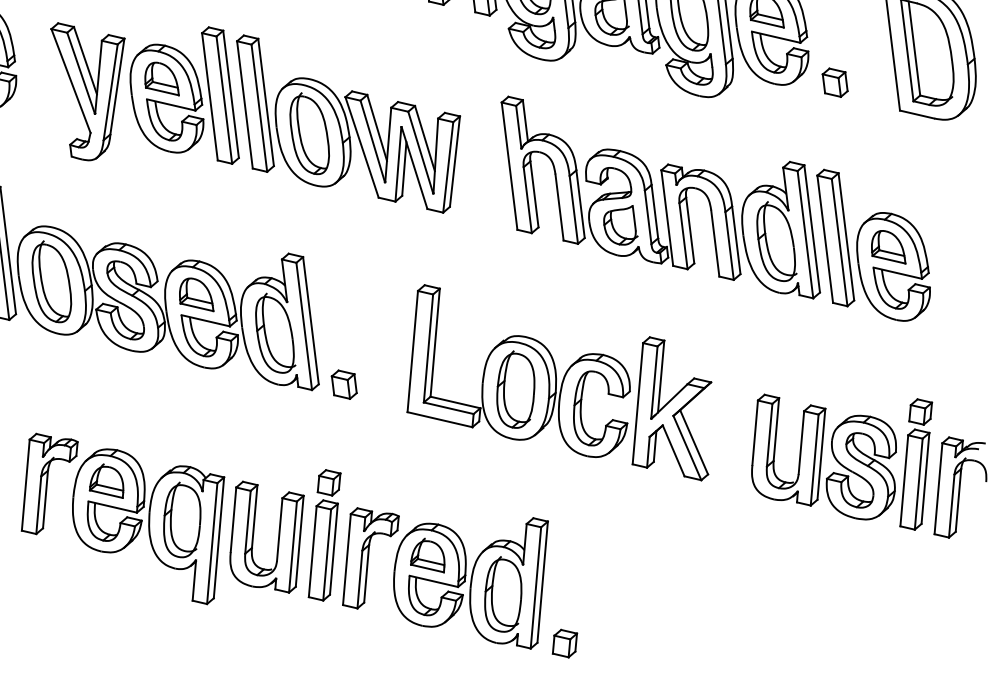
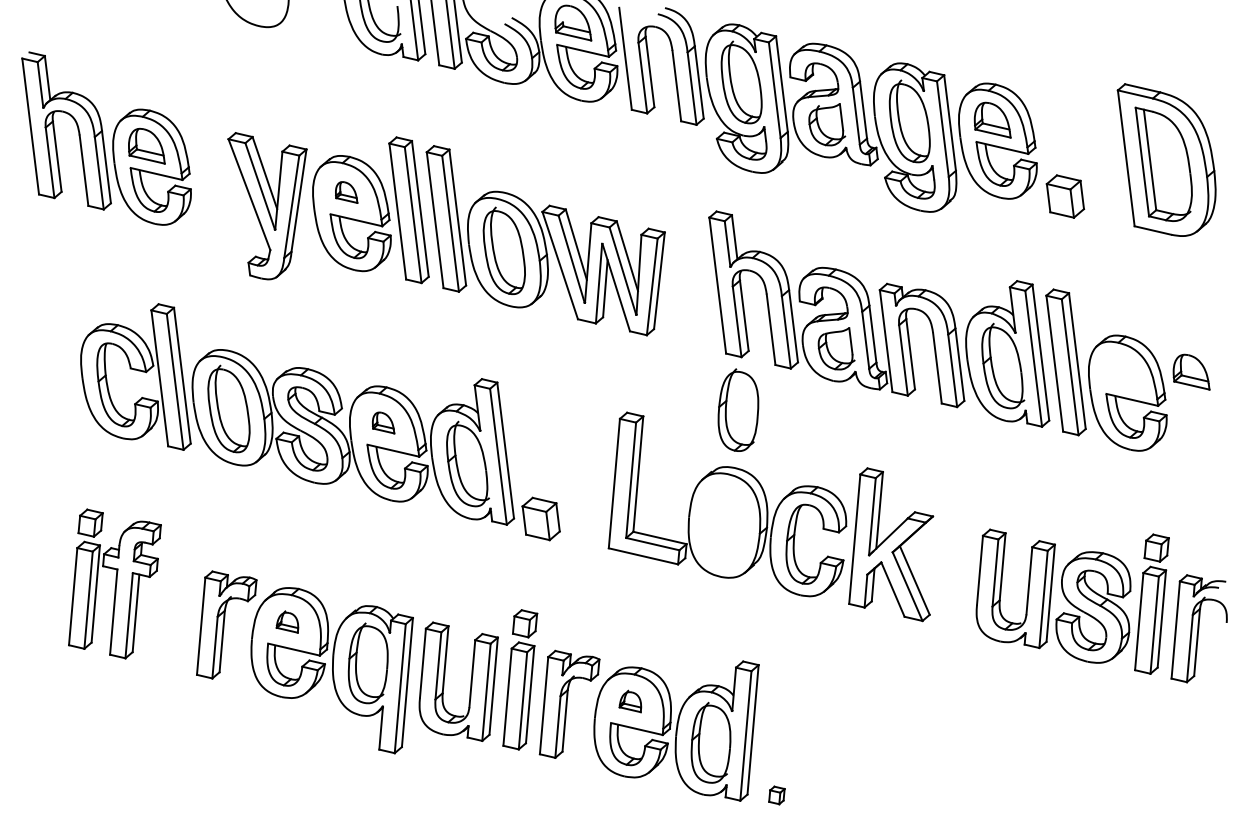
part: (161, 78) -> (346, 192), size x0.6
part: (835, 82) -> (1065, 196), size x1.4
part: (888, 246) -> (1191, 371), moved
part: (196, 294) -> (383, 422), size x0.6
part: (344, 384) -> (541, 518), size x1.4
part: (515, 388) -> (738, 409), moved
part: (106, 480) -> (287, 621), size x0.6
part: (427, 555) -> (630, 701), size x0.6
part: (564, 643) -> (776, 795), size x0.6

